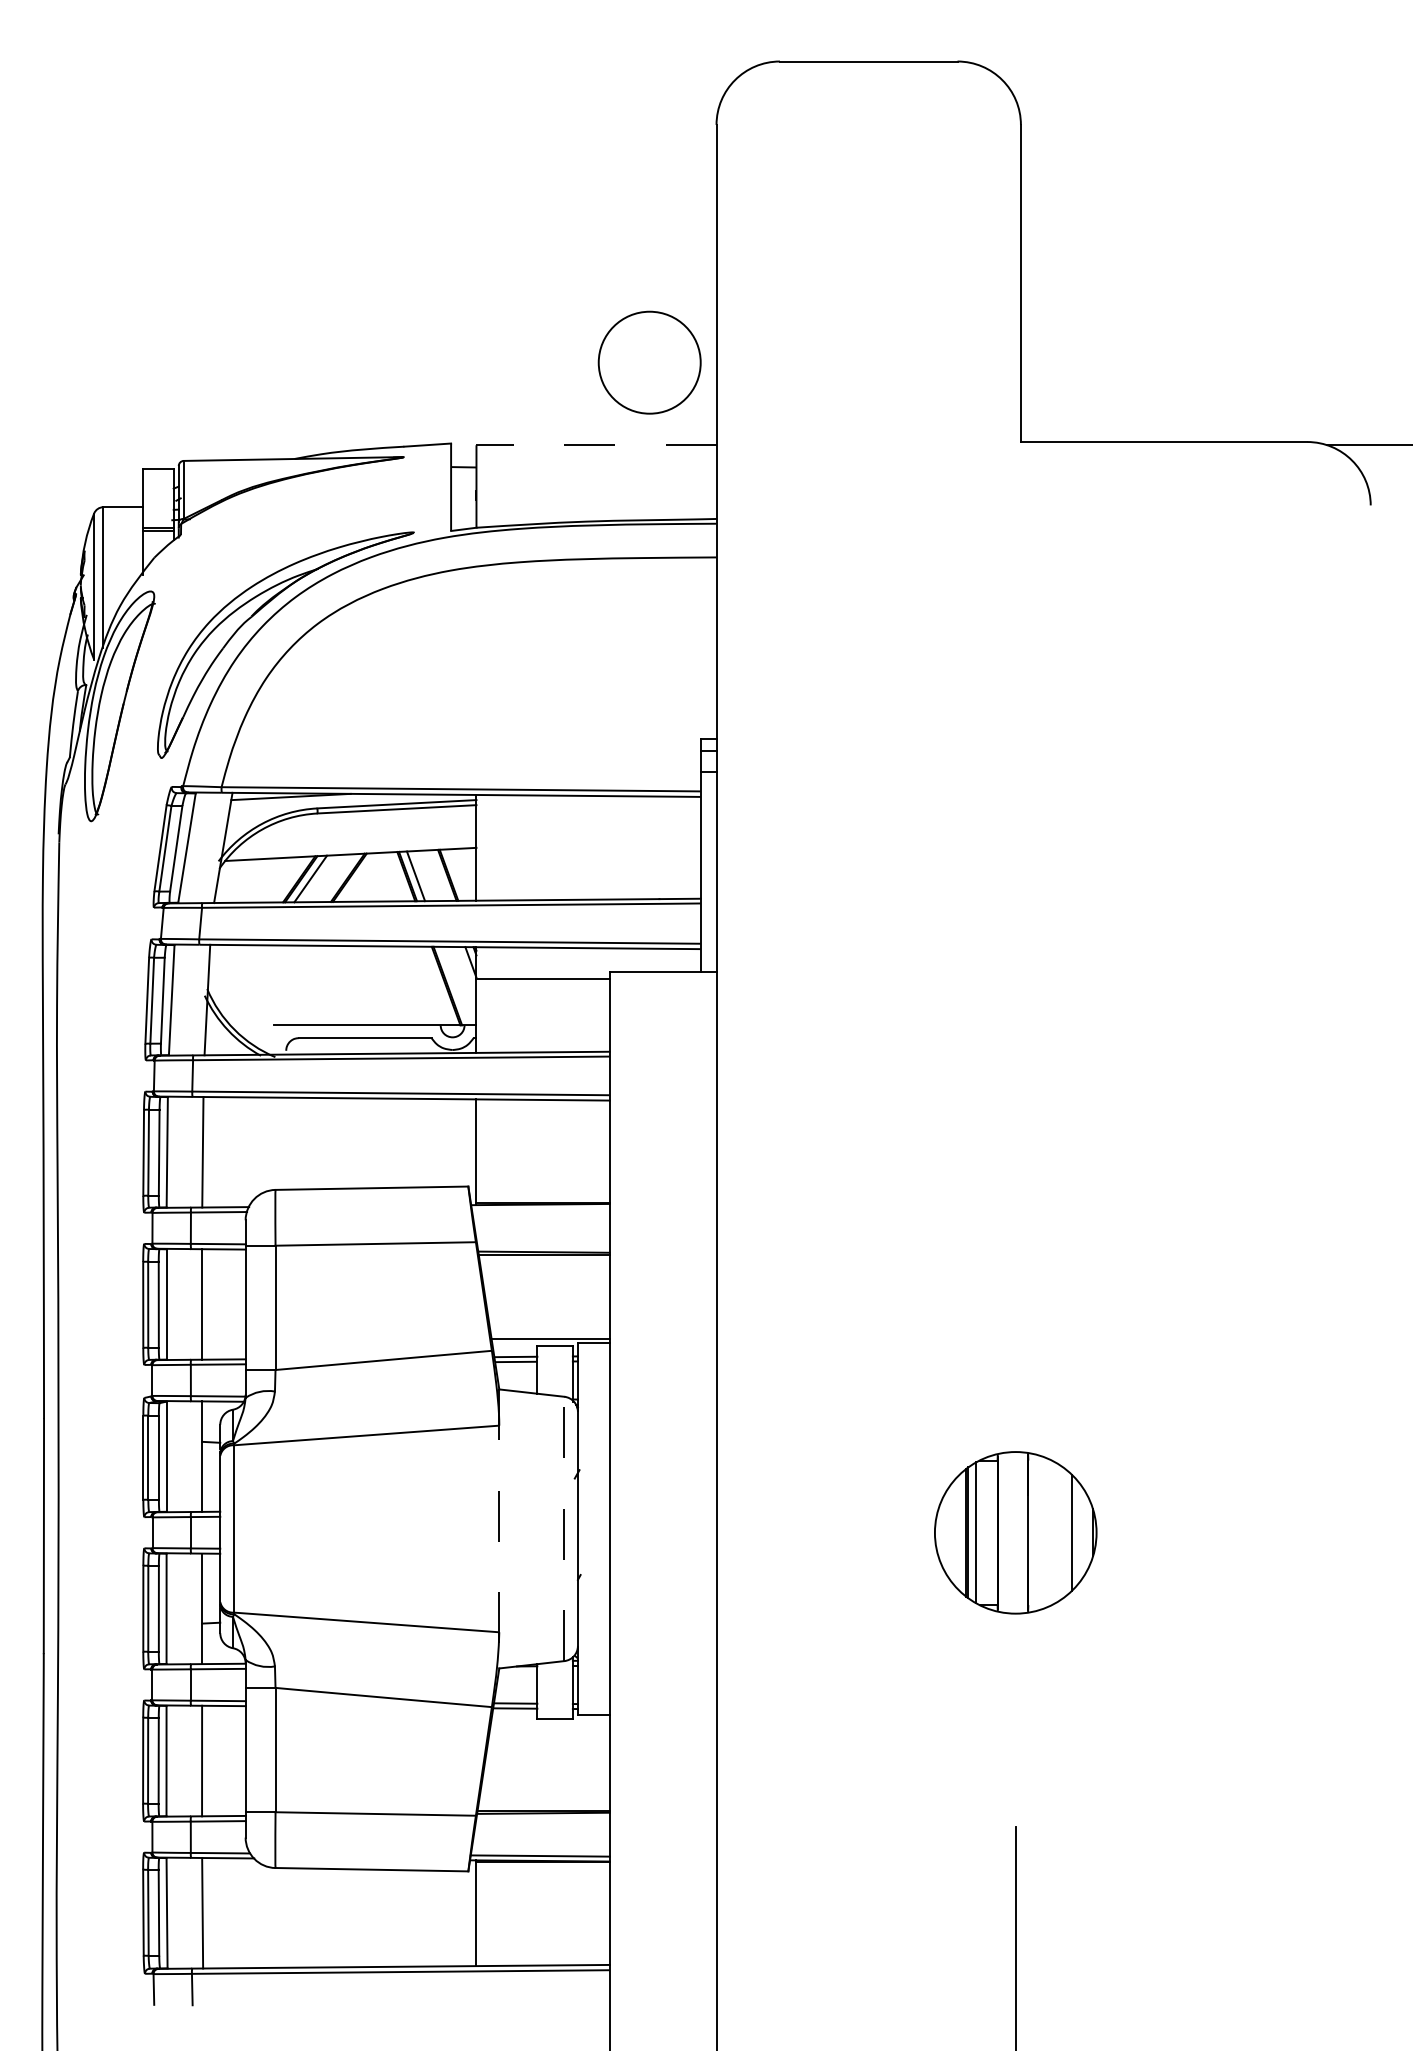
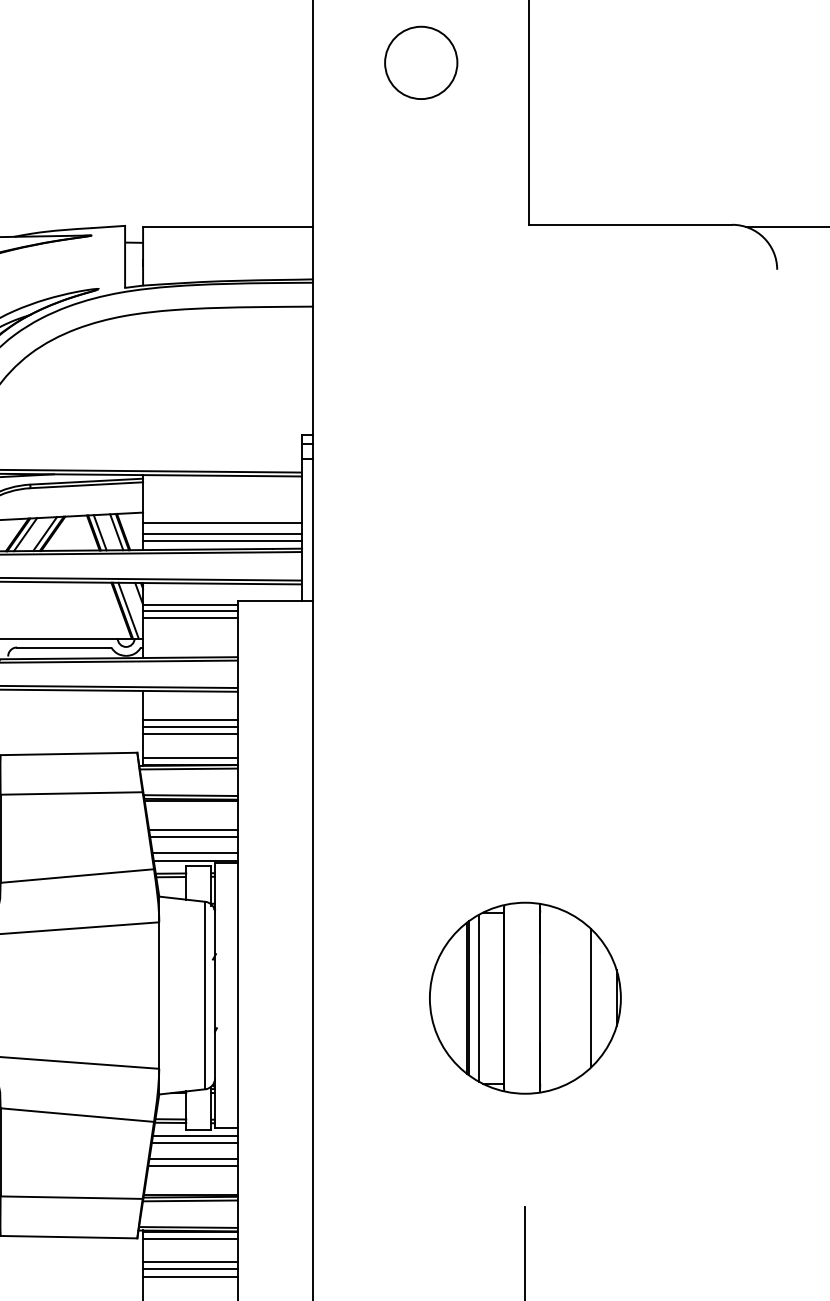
circle: (649, 362) -> (421, 62), moved
line: (596, 445) -> (228, 227), dashed -> solid
line: (588, 863) -> (222, 523), added
line: (439, 875) -> (116, 532), added
line: (338, 878) -> (45, 534), added
line: (588, 878) -> (222, 534), added
line: (588, 888) -> (222, 541), added
line: (455, 985) -> (128, 610), added
line: (542, 986) -> (189, 610), added
line: (542, 997) -> (189, 618), added
line: (542, 1140) -> (189, 720), added
line: (542, 1150) -> (189, 727), added
line: (542, 1160) -> (189, 734), added
line: (542, 1193) -> (189, 757), added
line: (540, 1209) -> (188, 769), added
line: (543, 1246) -> (190, 795), added
line: (547, 1295) -> (193, 830), added
line: (547, 1305) -> (193, 837), added
line: (549, 1328) -> (194, 853), added
line: (499, 1528) -> (159, 995), dashed -> solid
line: (564, 1528) -> (205, 995), dashed -> solid
part: (1015, 1532) -> (525, 998), size x1.67
line: (549, 1726) -> (194, 1135), added
line: (548, 1736) -> (194, 1142), added
line: (547, 1759) -> (193, 1159), added
line: (546, 1769) -> (192, 1166), added
line: (542, 1818) -> (189, 1200), added
line: (542, 1872) -> (189, 1239), added
line: (542, 1904) -> (189, 1261), added
line: (542, 1915) -> (189, 1269), added
line: (542, 1925) -> (189, 1276), added

